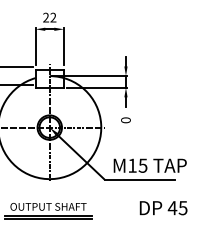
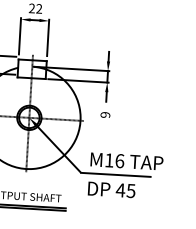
text: (125, 120) -> (104, 115), 0 -> 9
text: (142, 165) -> (119, 160), M15 -> M16
text: (163, 208) -> (111, 190), moved

